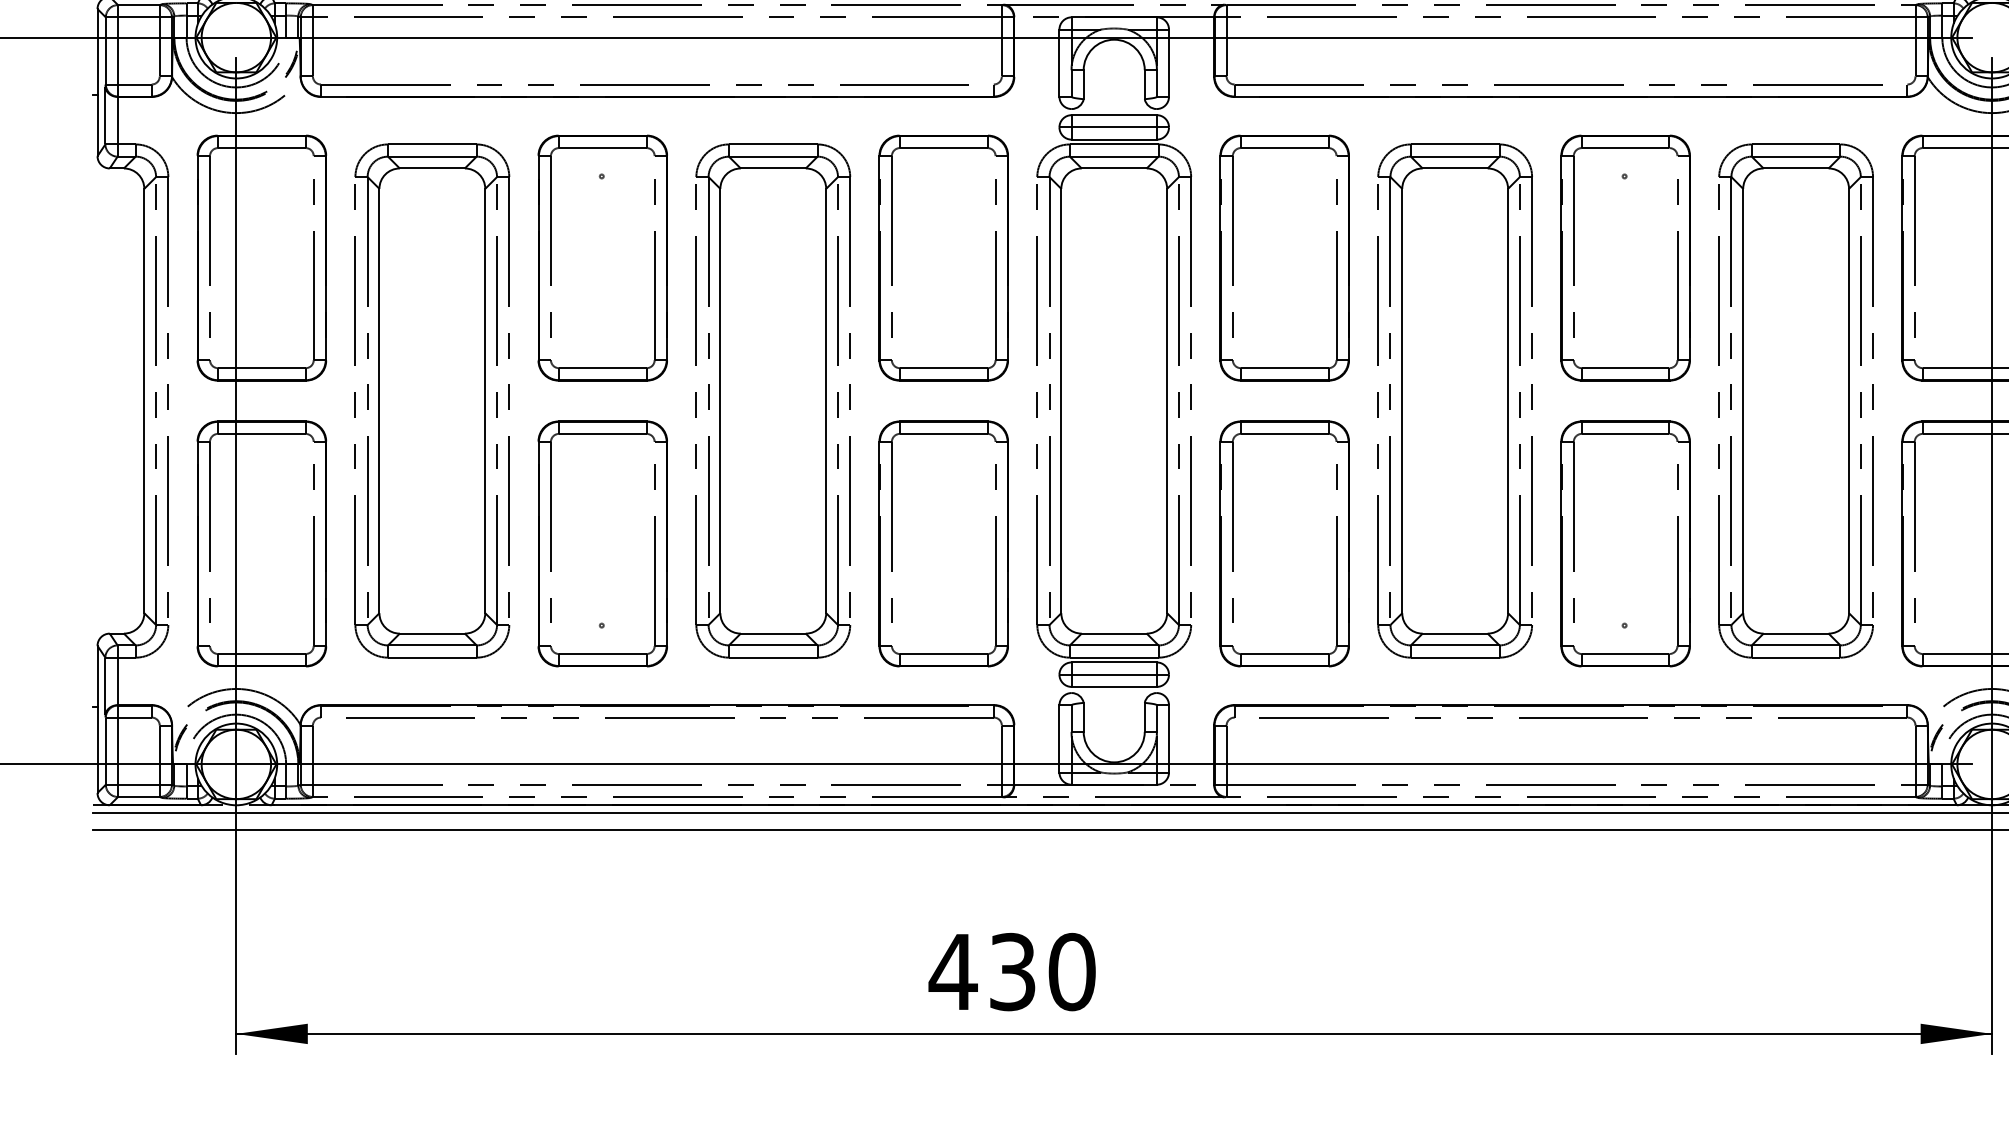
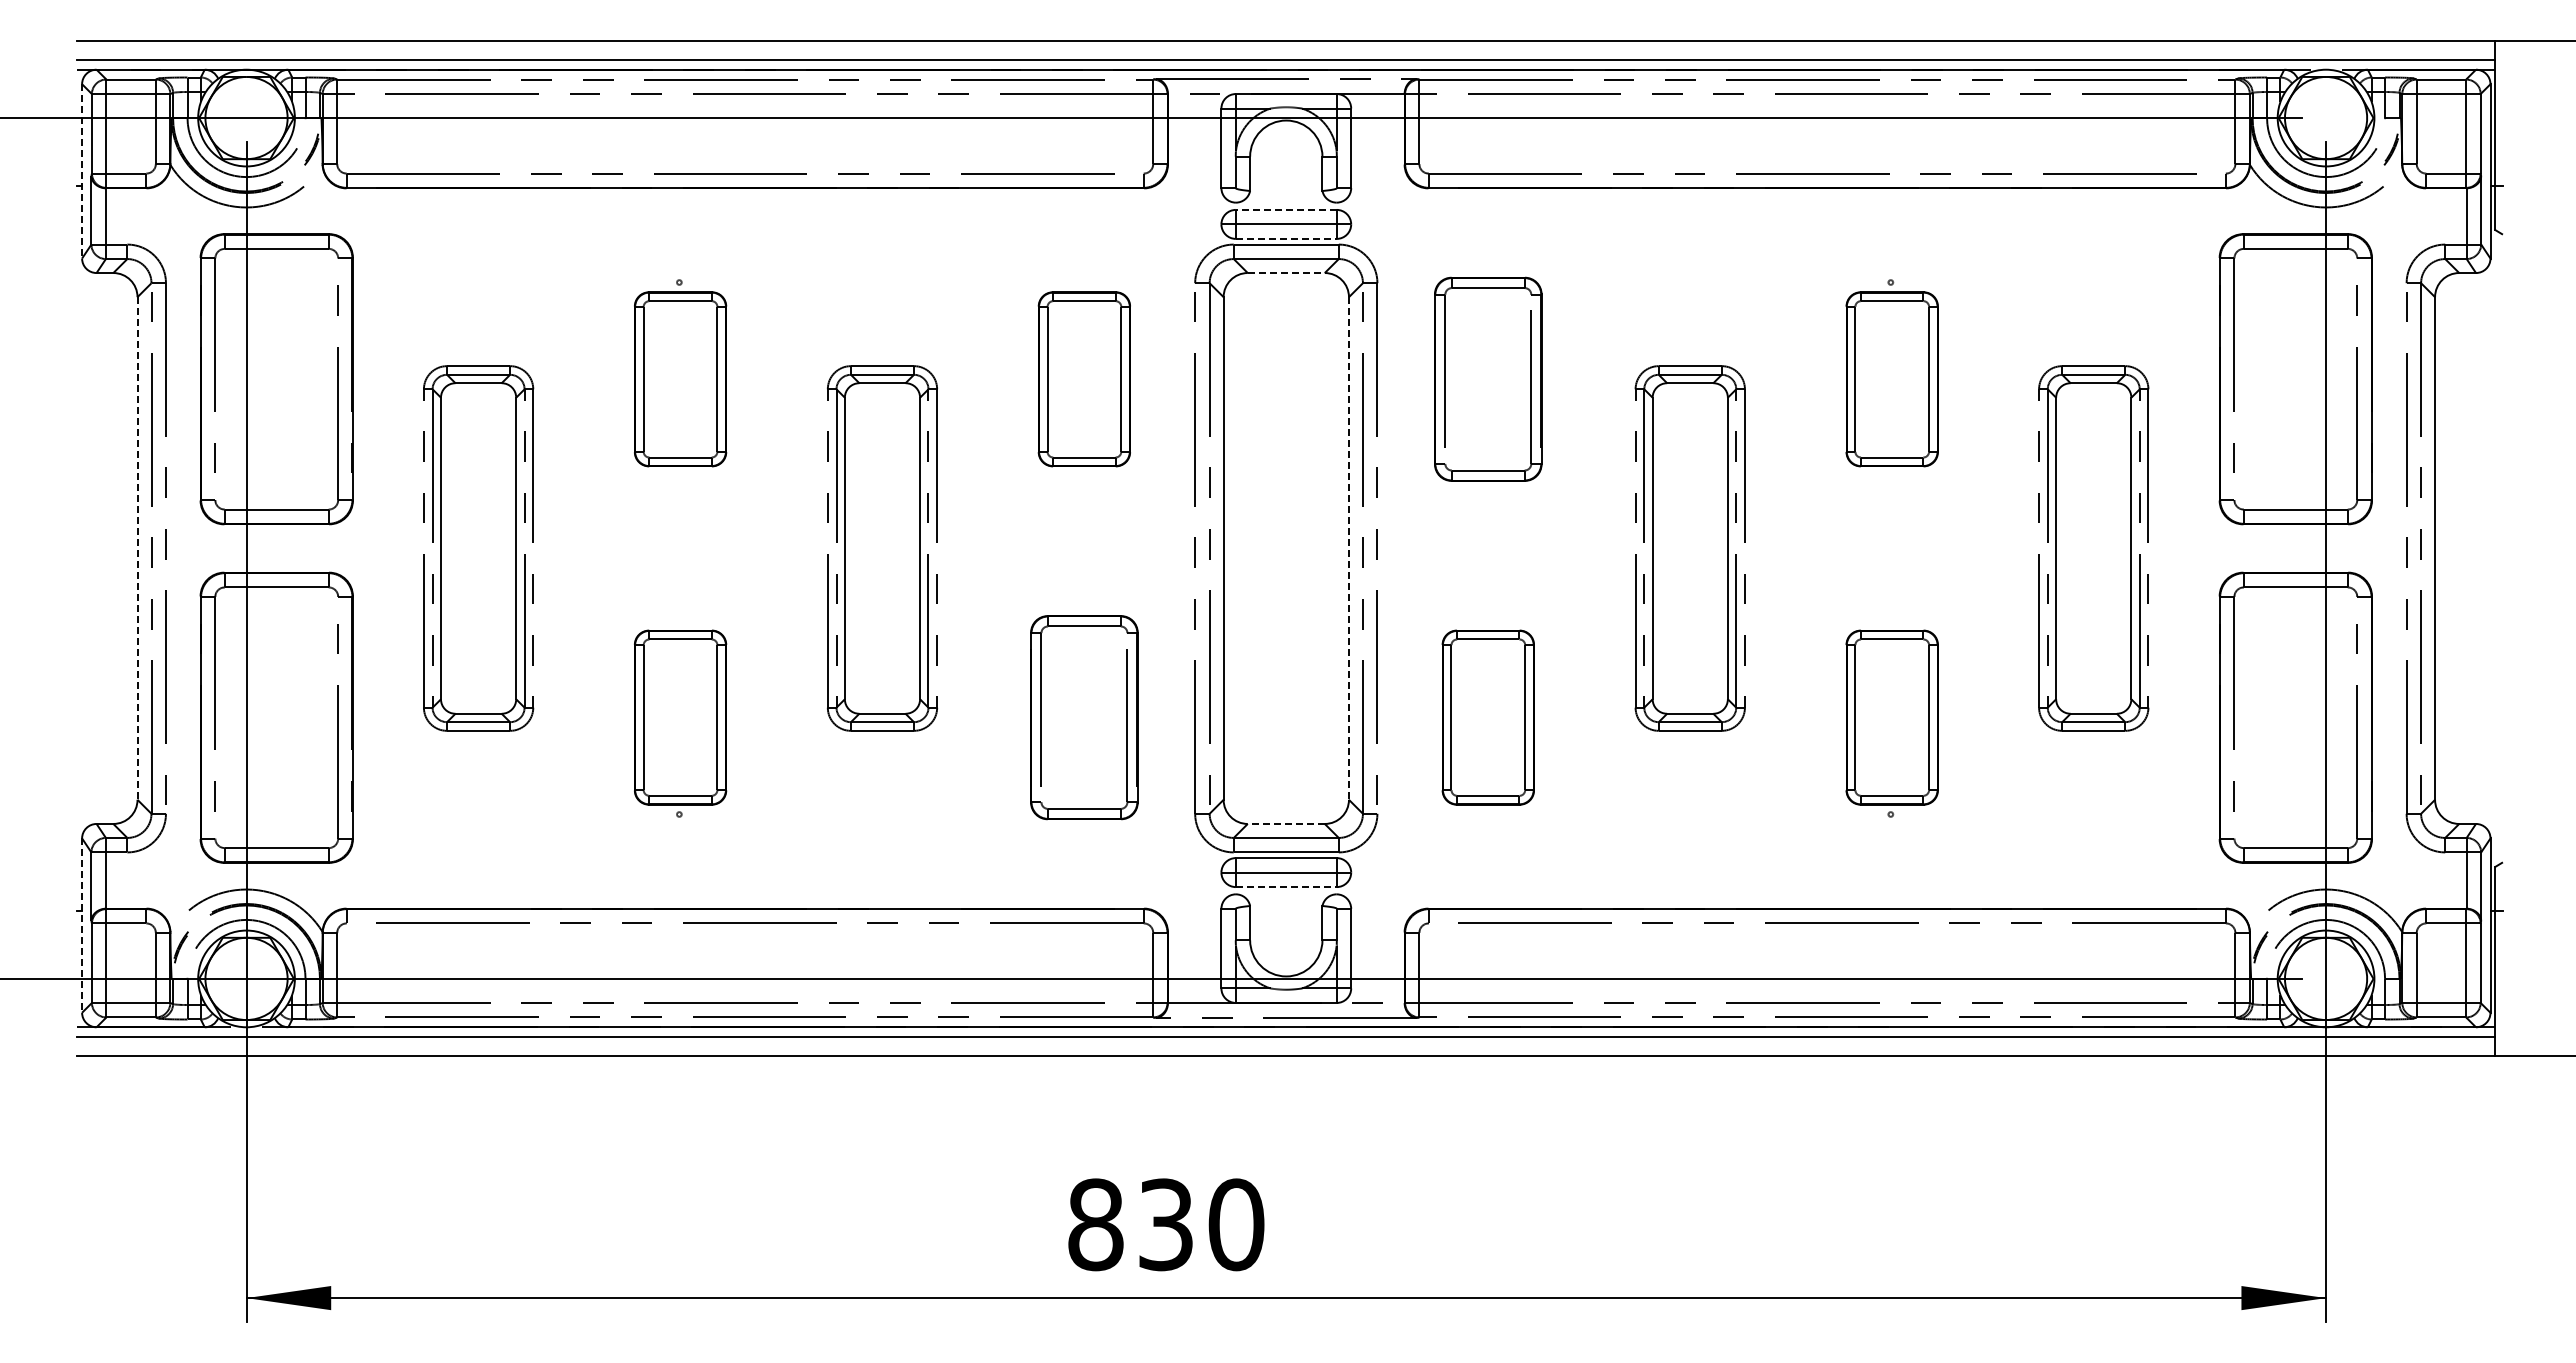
line: (97, 82) -> (82, 171), solid -> dashed
line: (1113, 114) -> (1285, 209), solid -> dashed
line: (1114, 139) -> (1286, 238), solid -> dashed
line: (1114, 168) -> (1286, 273), solid -> dashed
part: (602, 258) -> (680, 379), size x0.6
part: (943, 258) -> (1084, 379), size x0.6
part: (1284, 258) -> (1488, 379), size x0.7
part: (1626, 258) -> (1892, 379), size x0.6
line: (144, 401) -> (137, 549), solid -> dashed
part: (432, 401) -> (478, 548), size x0.6
part: (773, 401) -> (882, 548), size x0.6
line: (1166, 401) -> (1348, 549), solid -> dashed
part: (1455, 401) -> (1690, 548), size x0.6
part: (1795, 401) -> (2093, 548), size x0.6
part: (602, 543) -> (680, 717), size x0.6
part: (943, 543) -> (1084, 717), size x0.7
part: (1284, 543) -> (1488, 717), size x0.6
part: (1626, 543) -> (1892, 717), size x0.6
line: (1114, 633) -> (1286, 823), solid -> dashed
line: (1114, 687) -> (1286, 887), solid -> dashed
line: (97, 720) -> (82, 926), solid -> dashed
text: (953, 971) -> (1095, 1224), 430 -> 830

